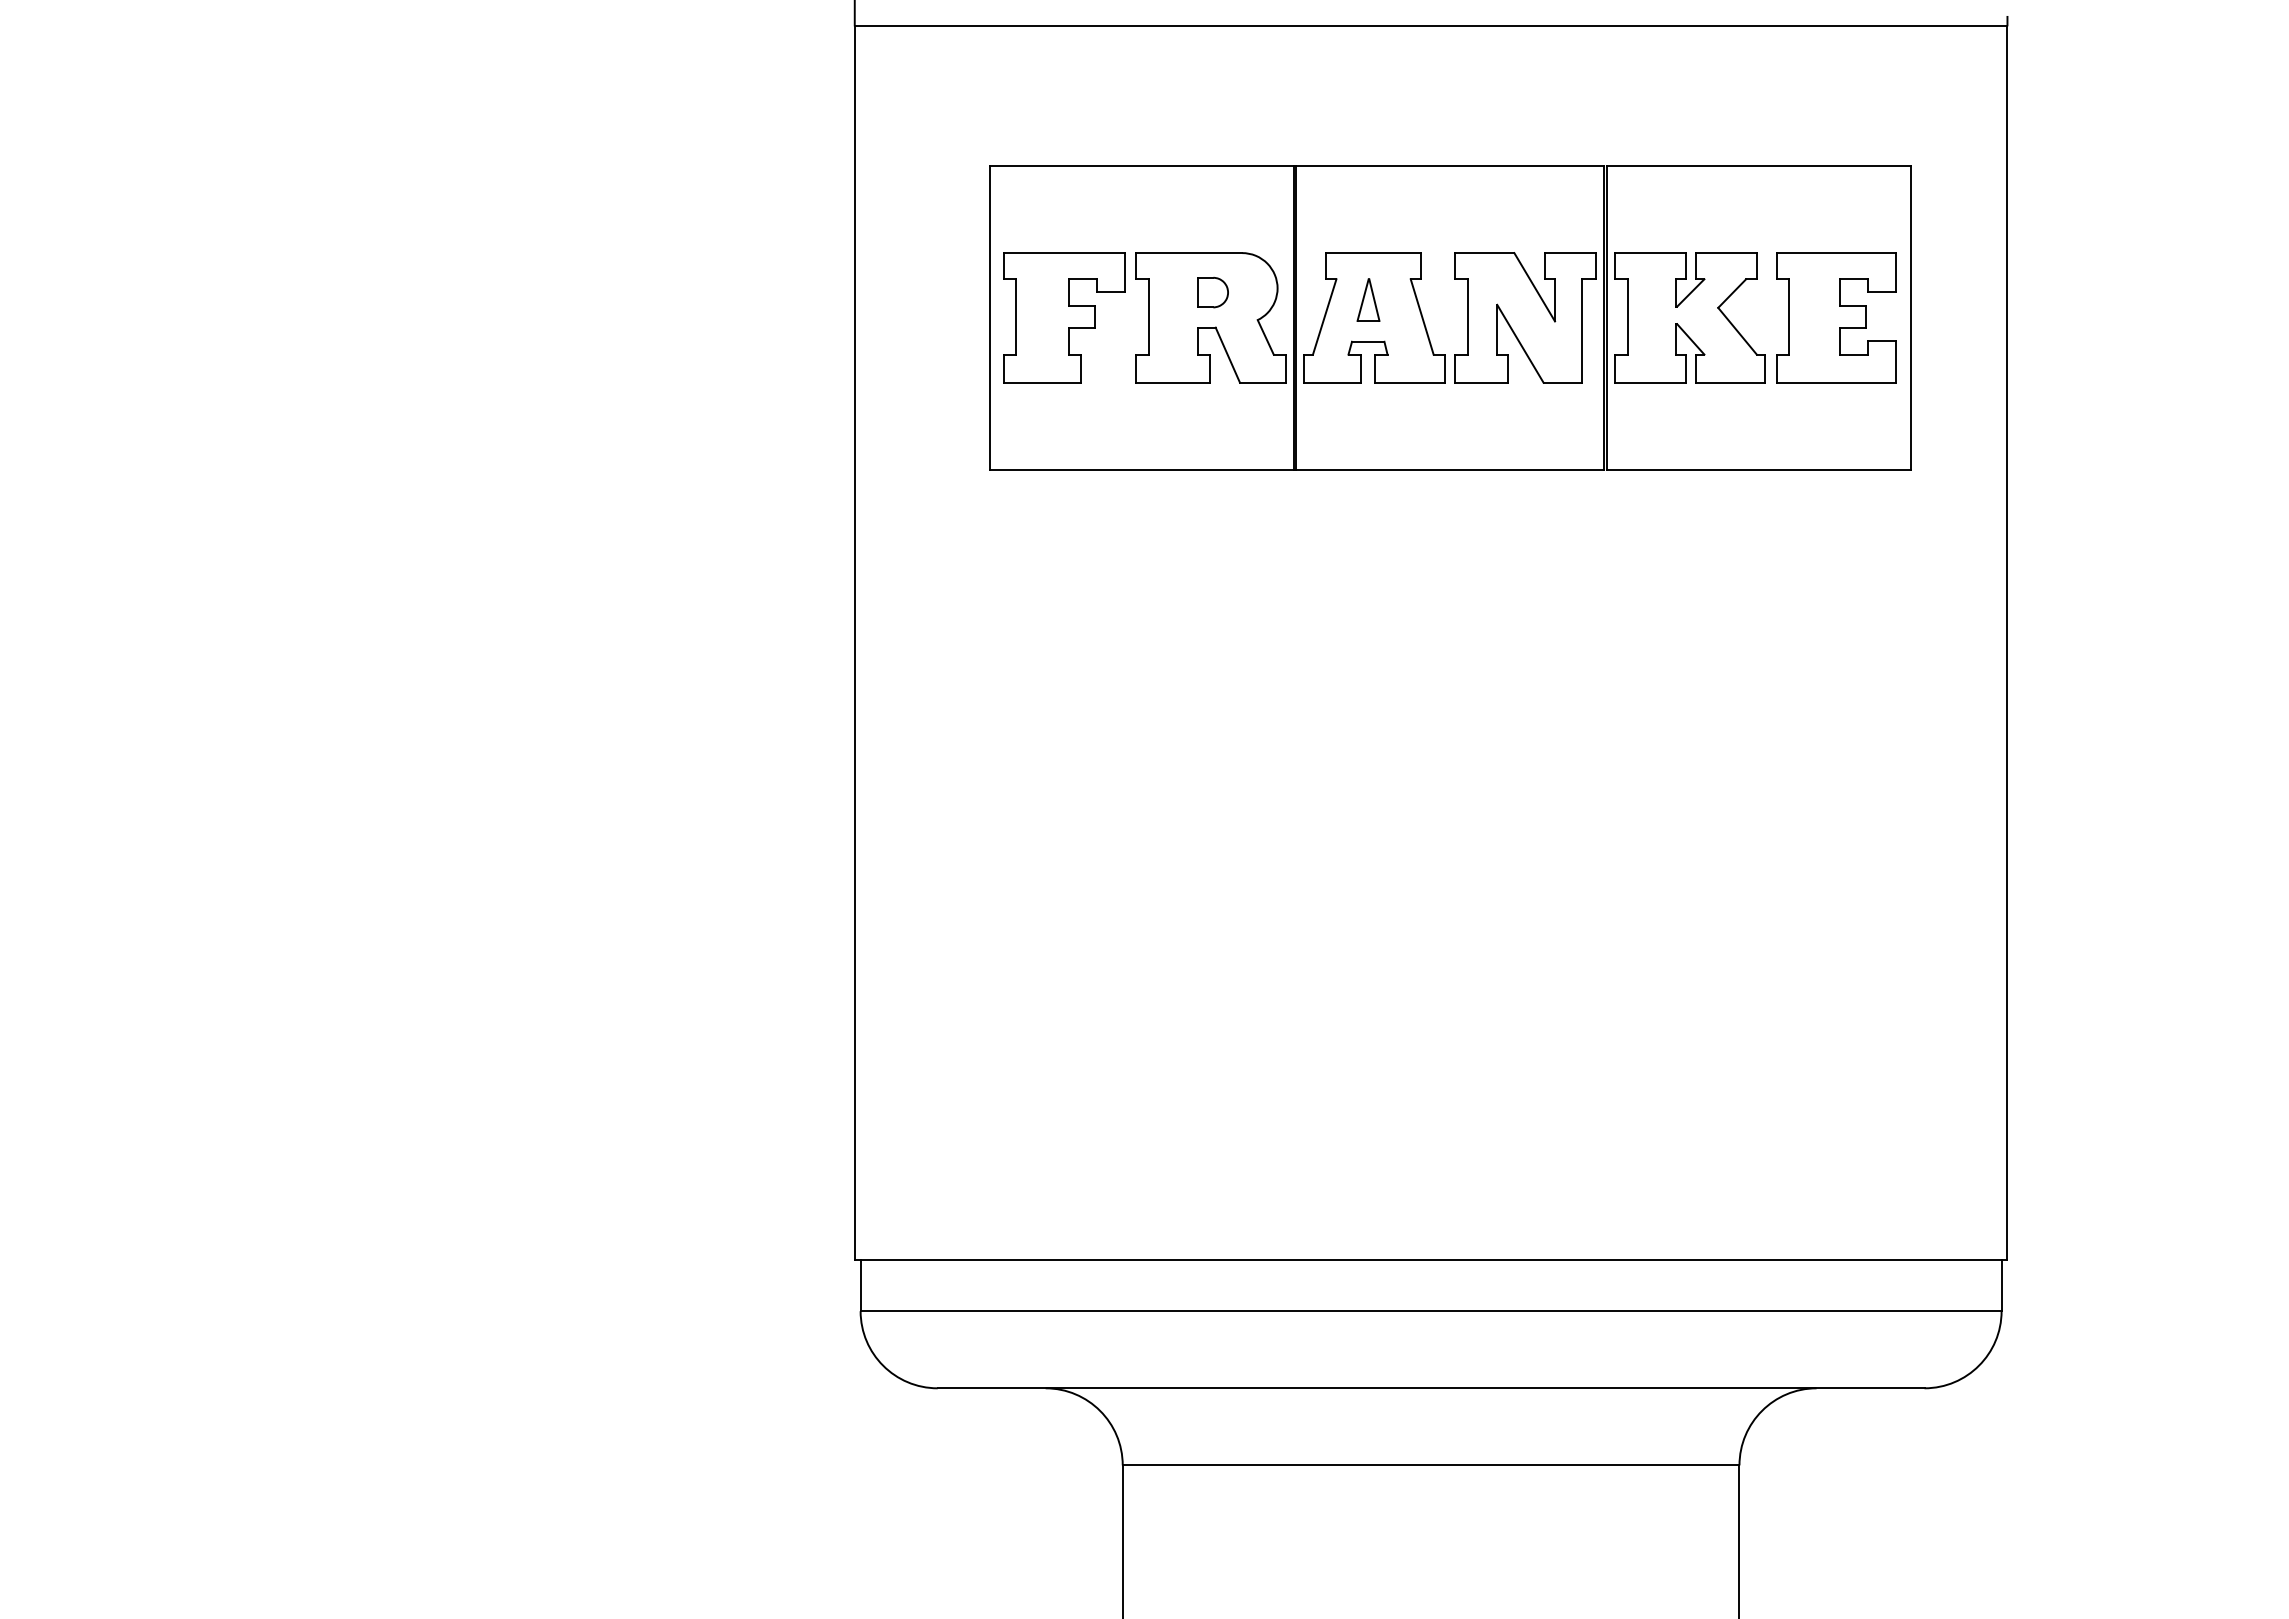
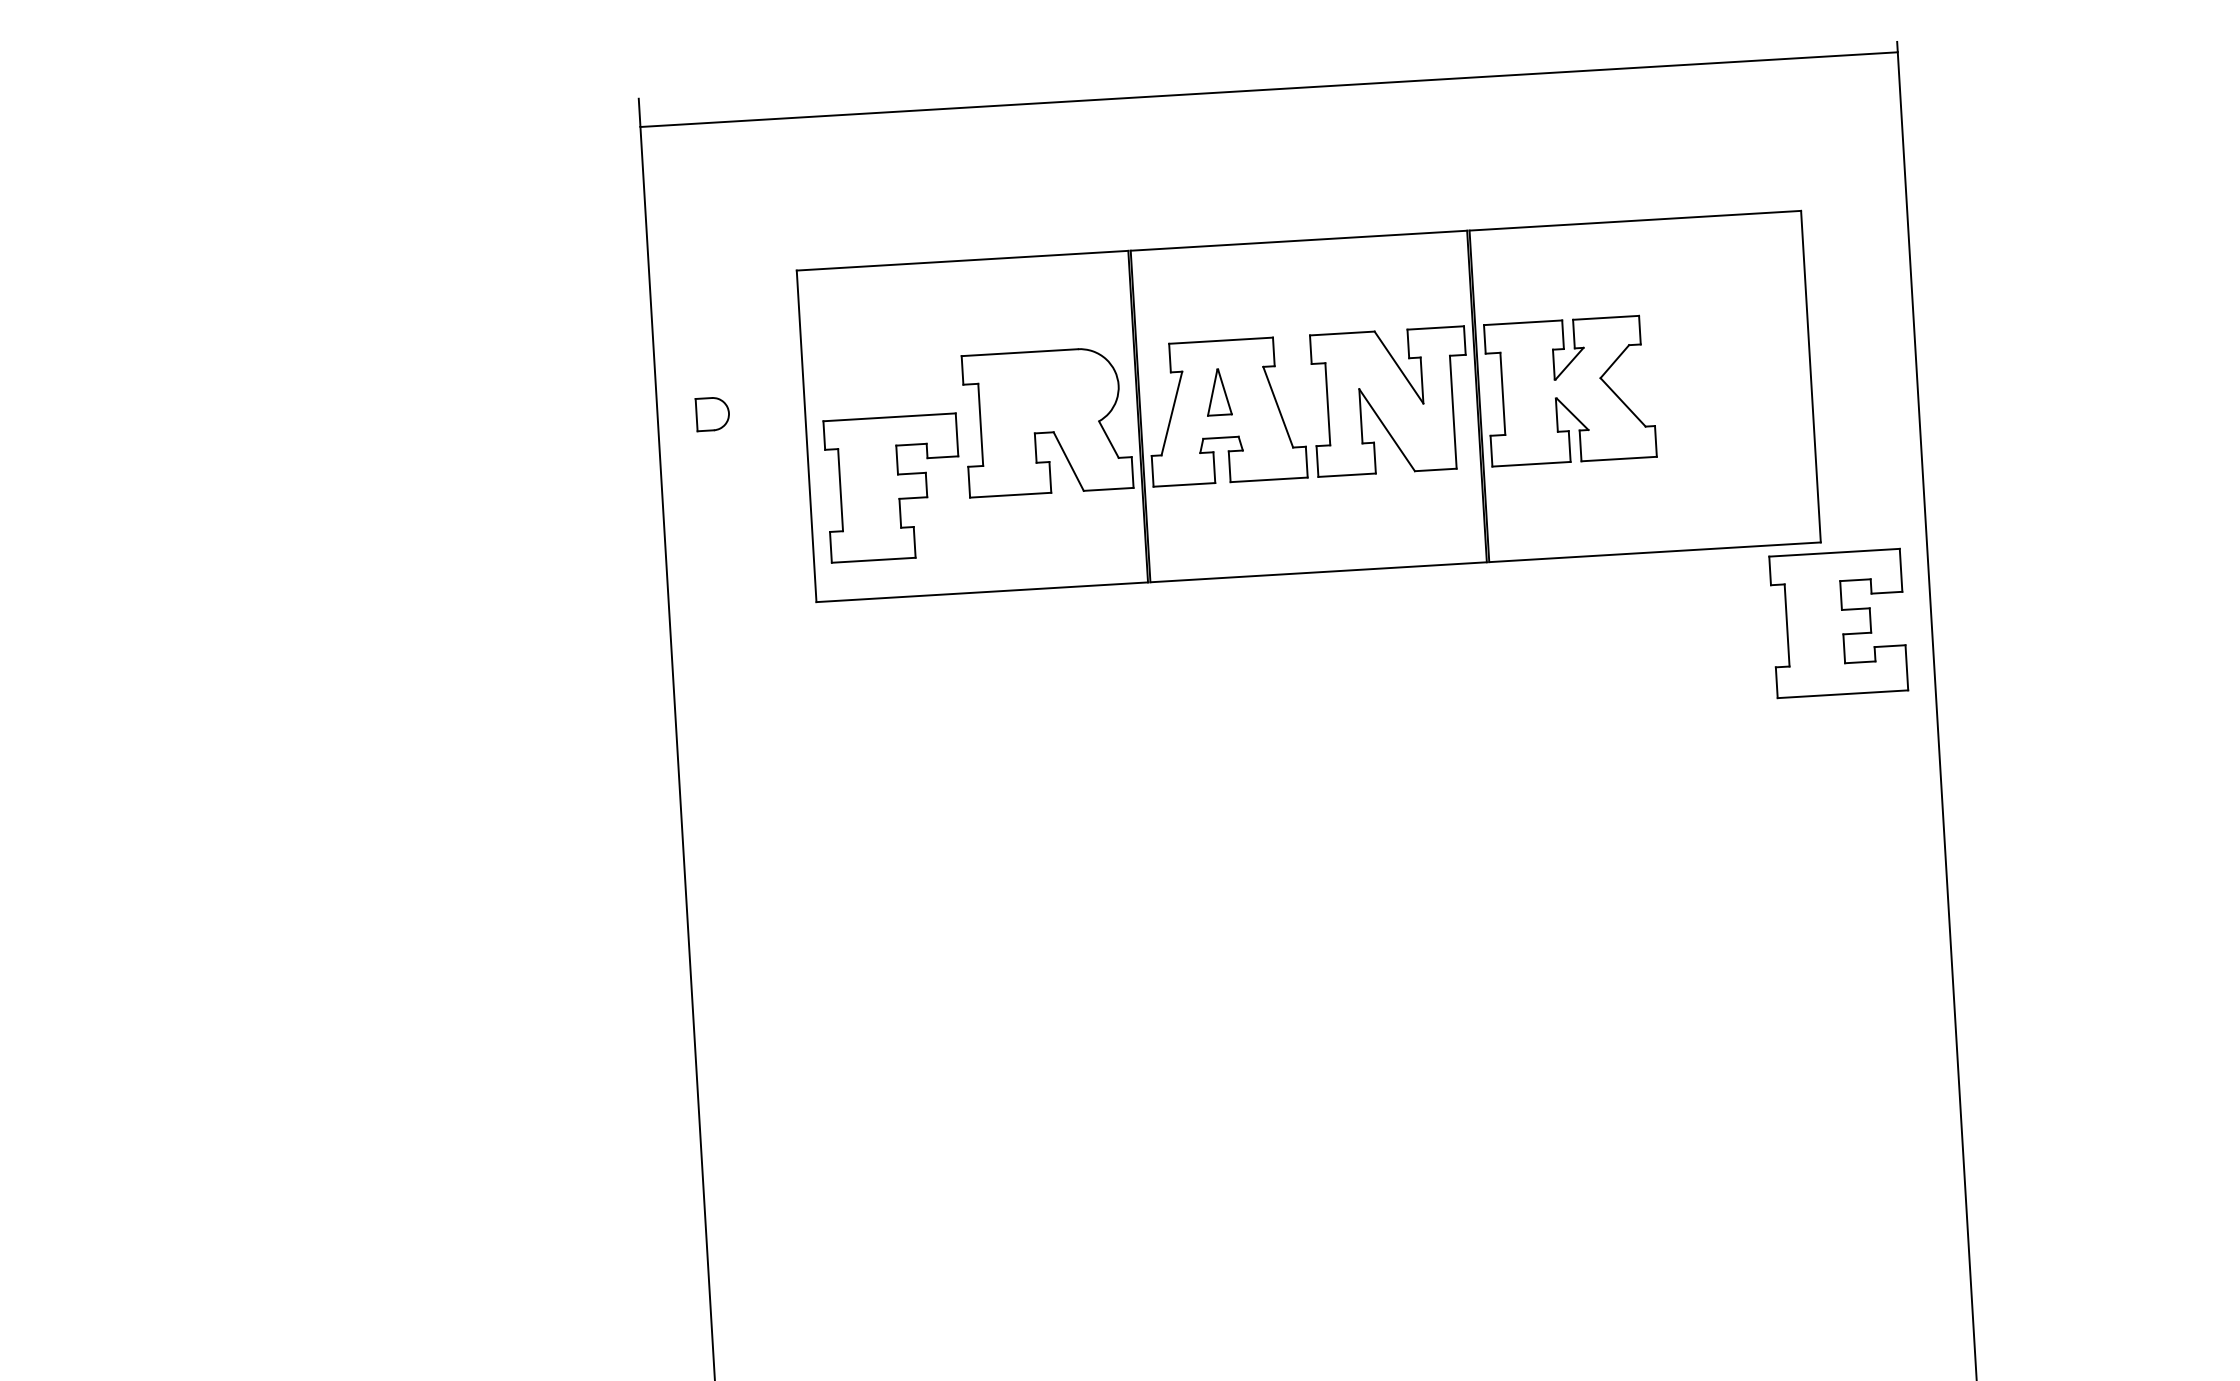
part: (1212, 292) -> (711, 414), moved
part: (1064, 317) -> (893, 487), moved
part: (1836, 317) -> (1838, 623), moved

